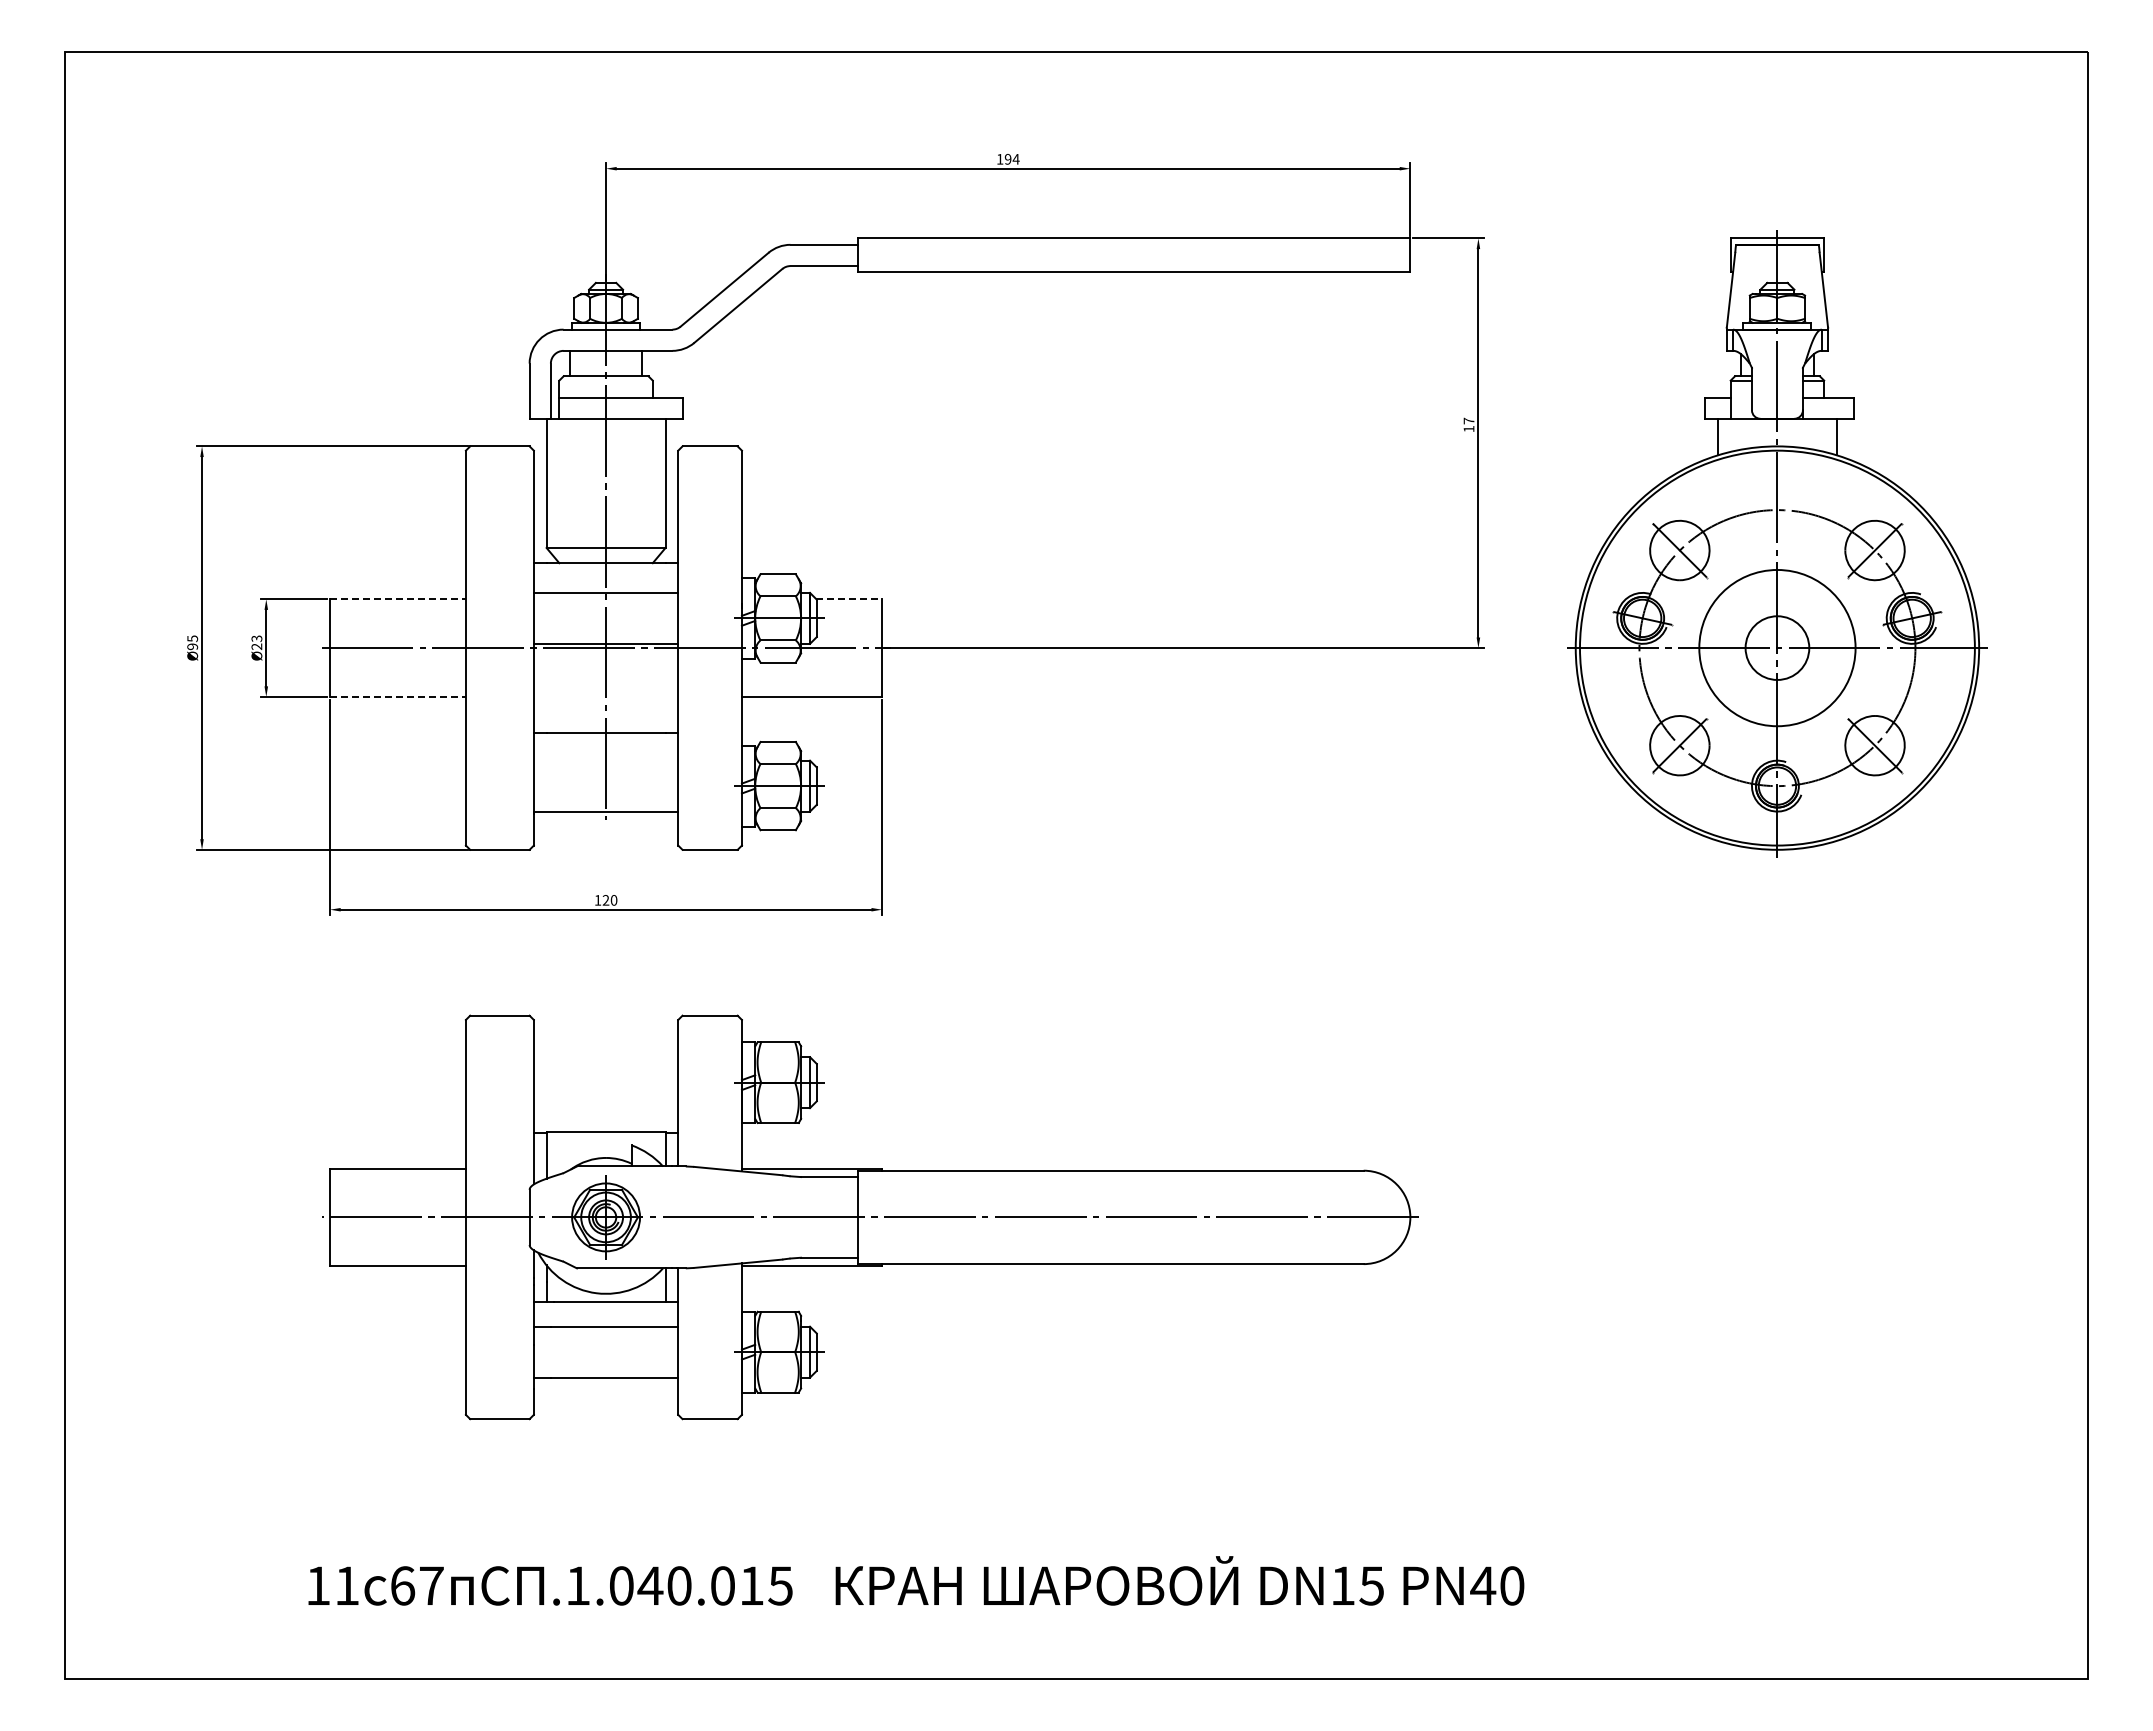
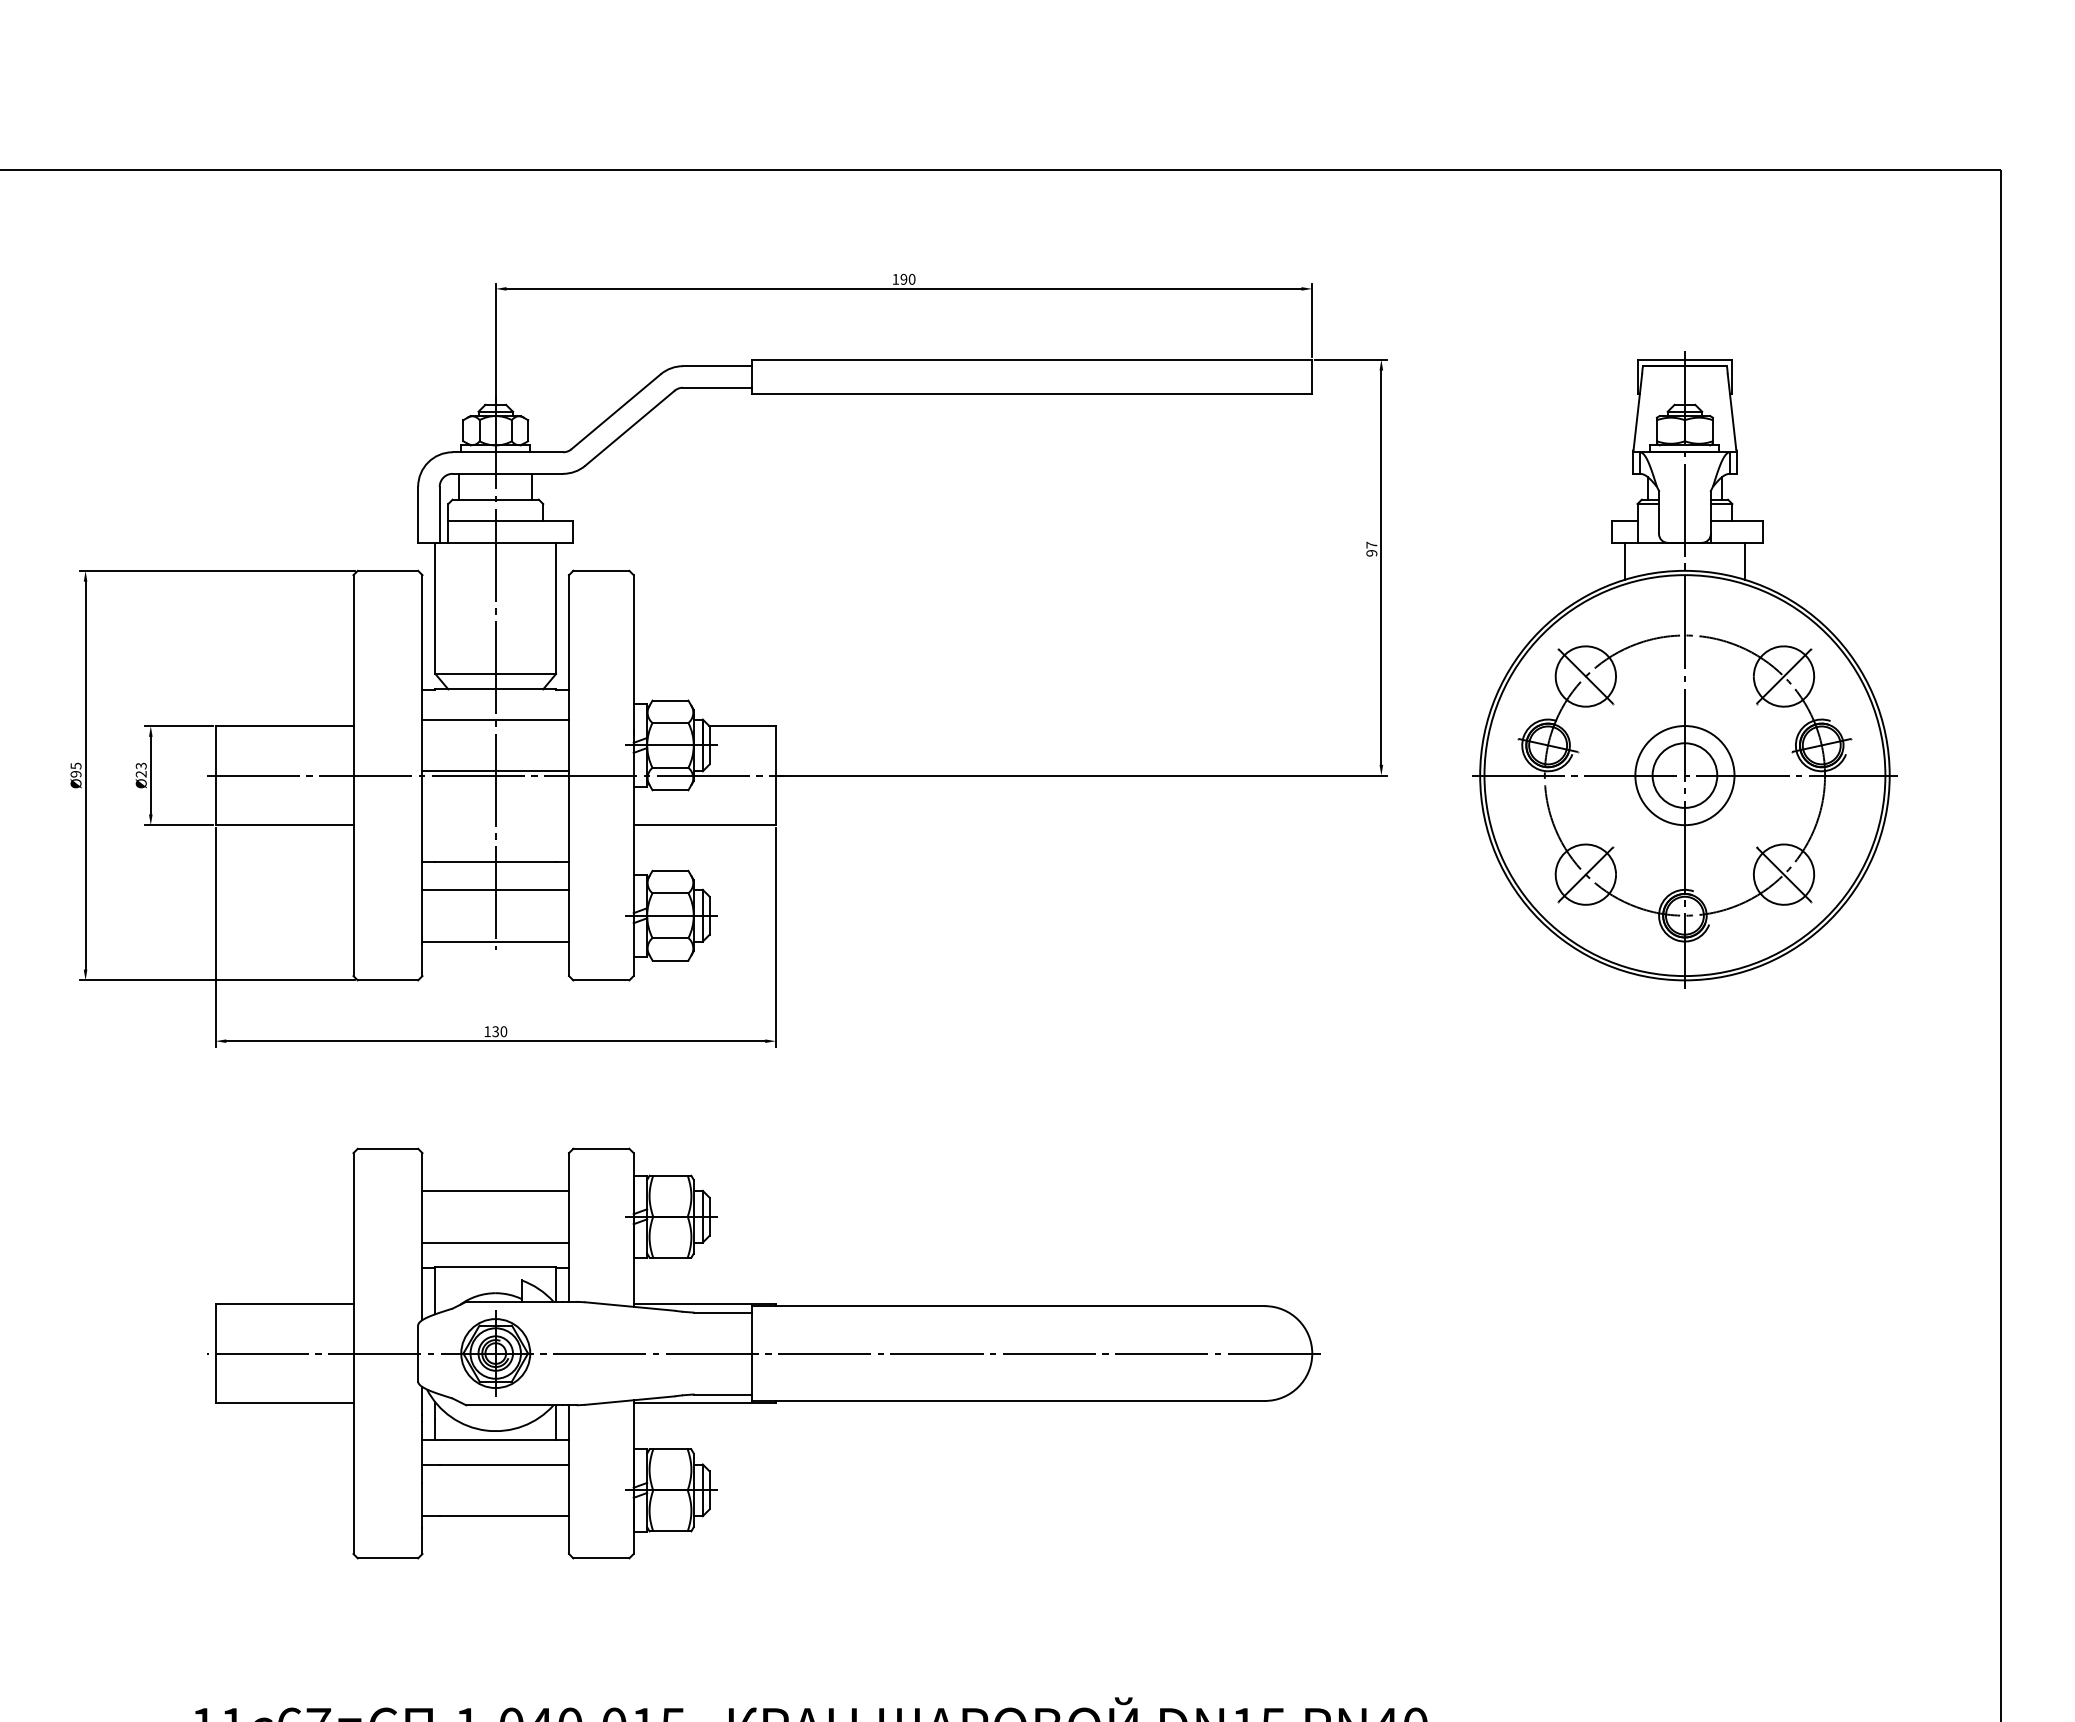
text: (1015, 158) -> (911, 278), 194 -> 190
text: (1468, 429) -> (1371, 553), 17 -> 97
line: (398, 599) -> (285, 726), dashed -> solid
line: (849, 599) -> (742, 726), dashed -> solid
circle: (1777, 647) -> (1684, 774), size x0.62
line: (398, 696) -> (285, 824), dashed -> solid
line: (605, 760) -> (495, 889), added
text: (605, 900) -> (495, 1031), 120 -> 130
line: (605, 1057) -> (495, 1191), added
line: (605, 1108) -> (495, 1242), added

